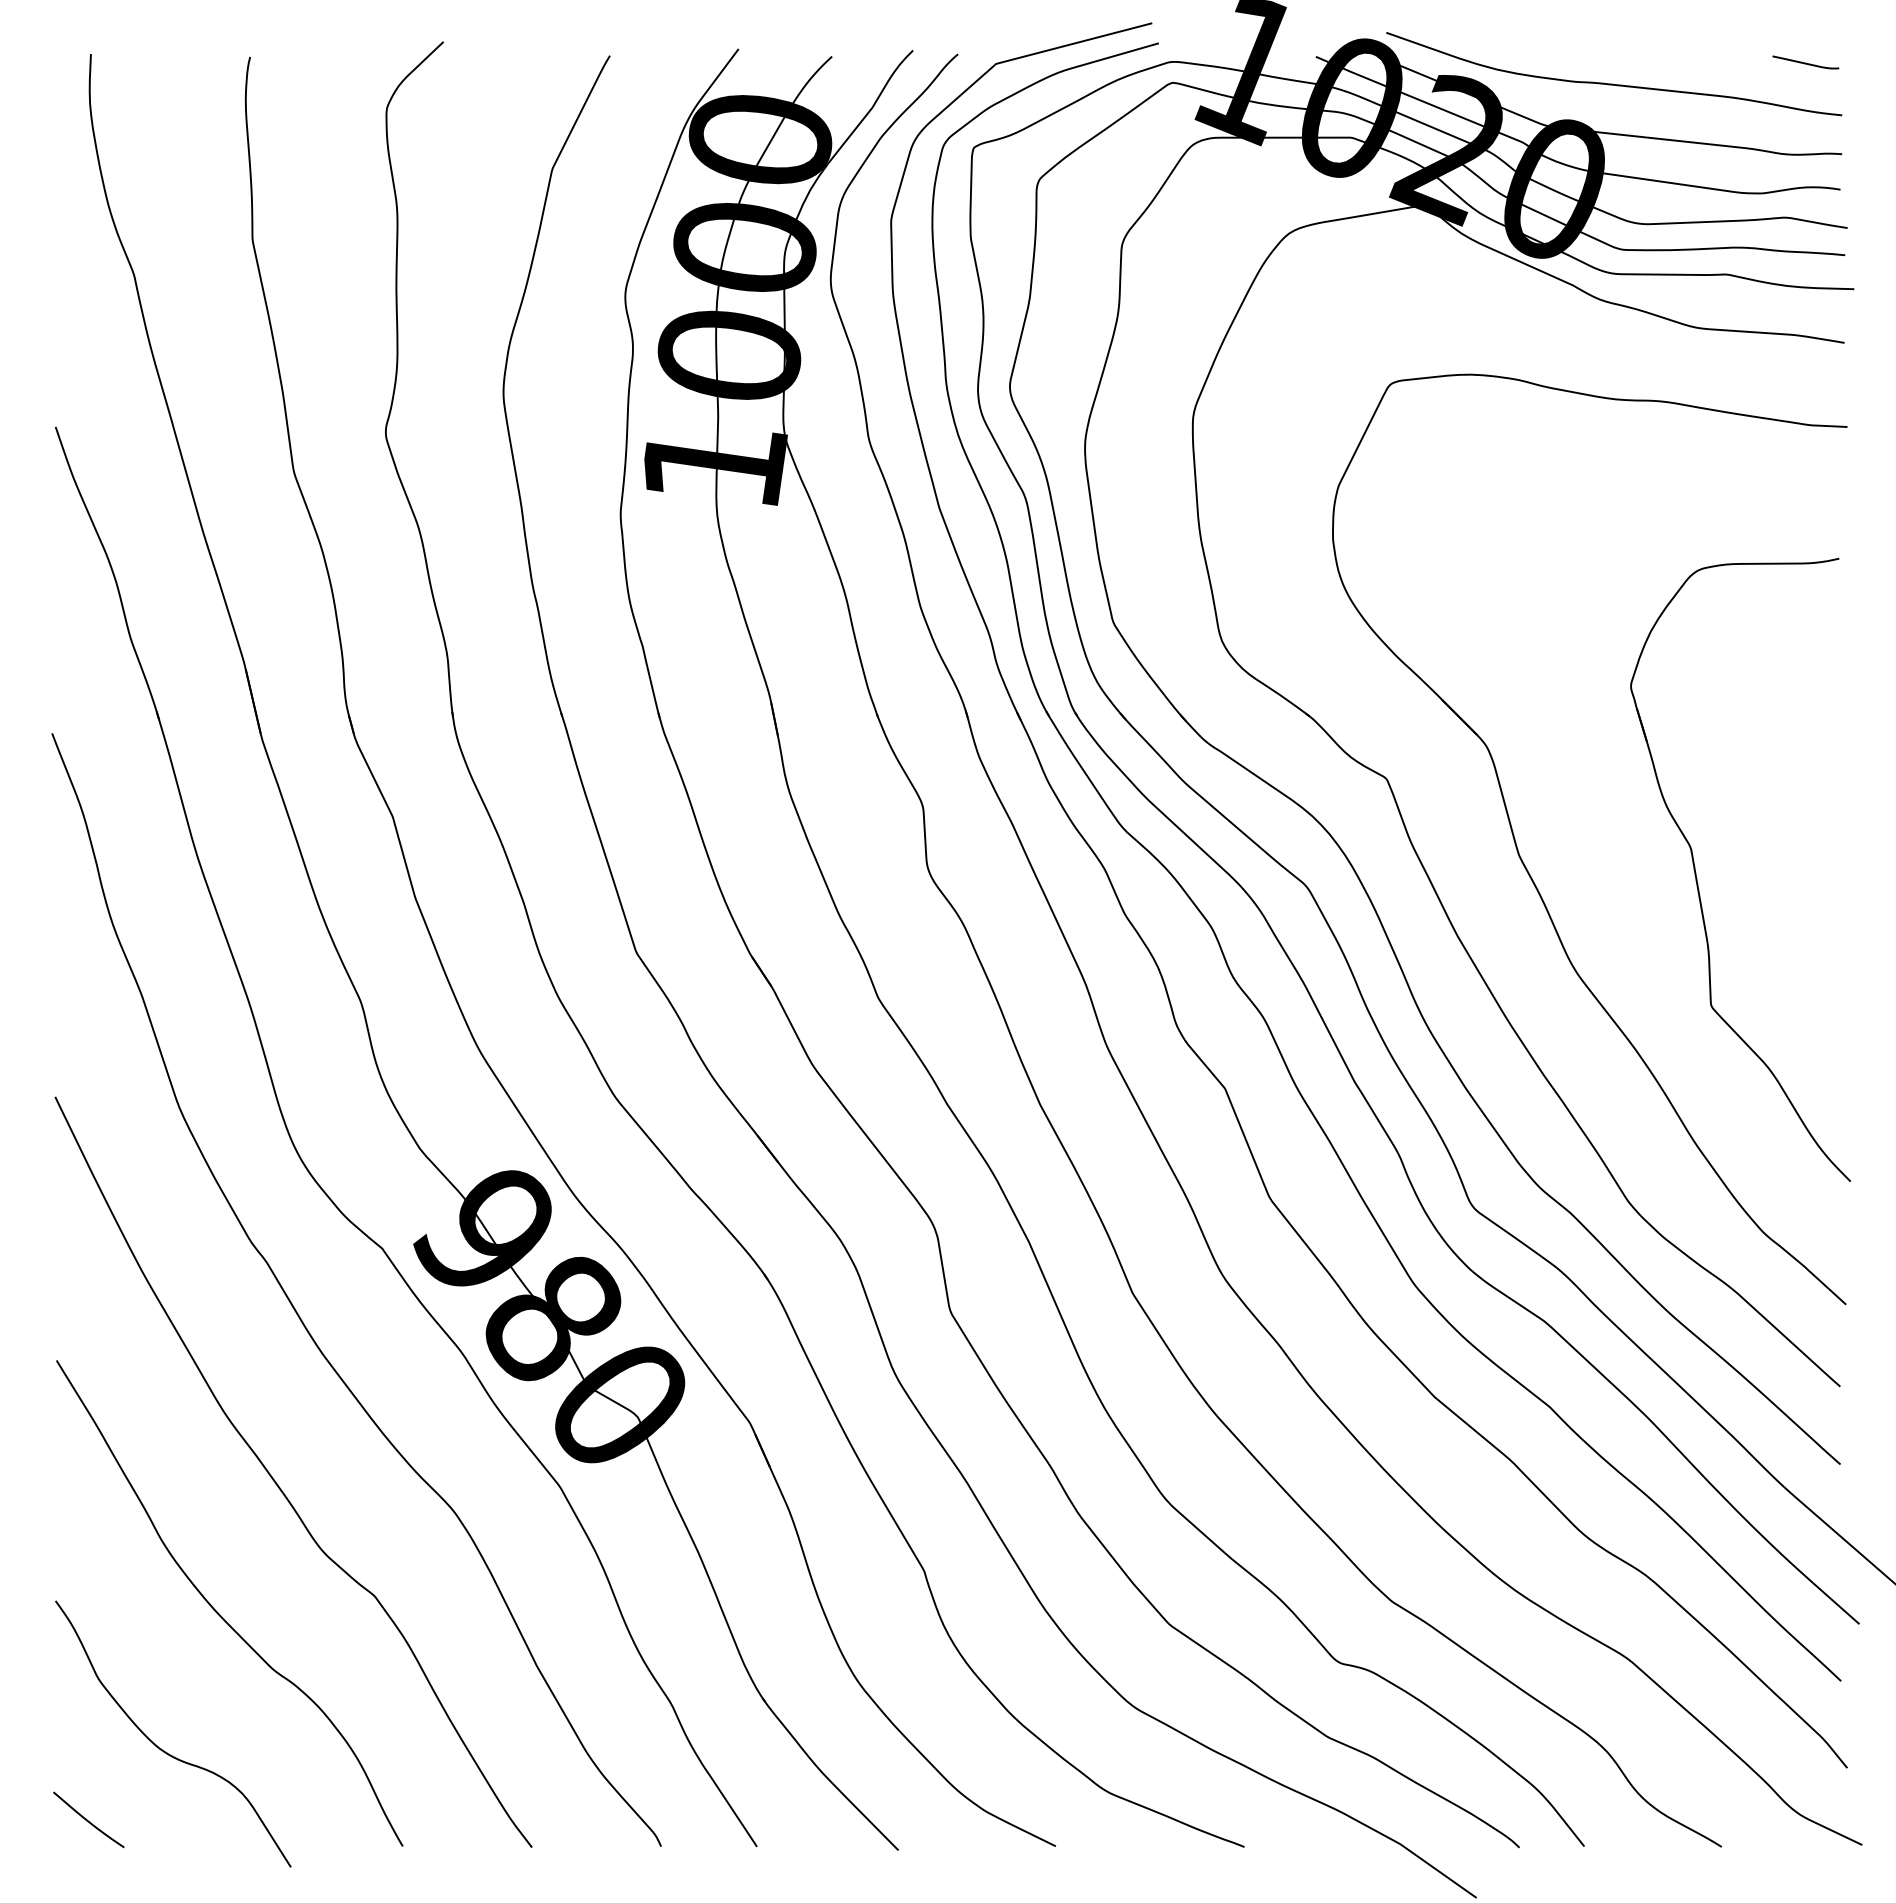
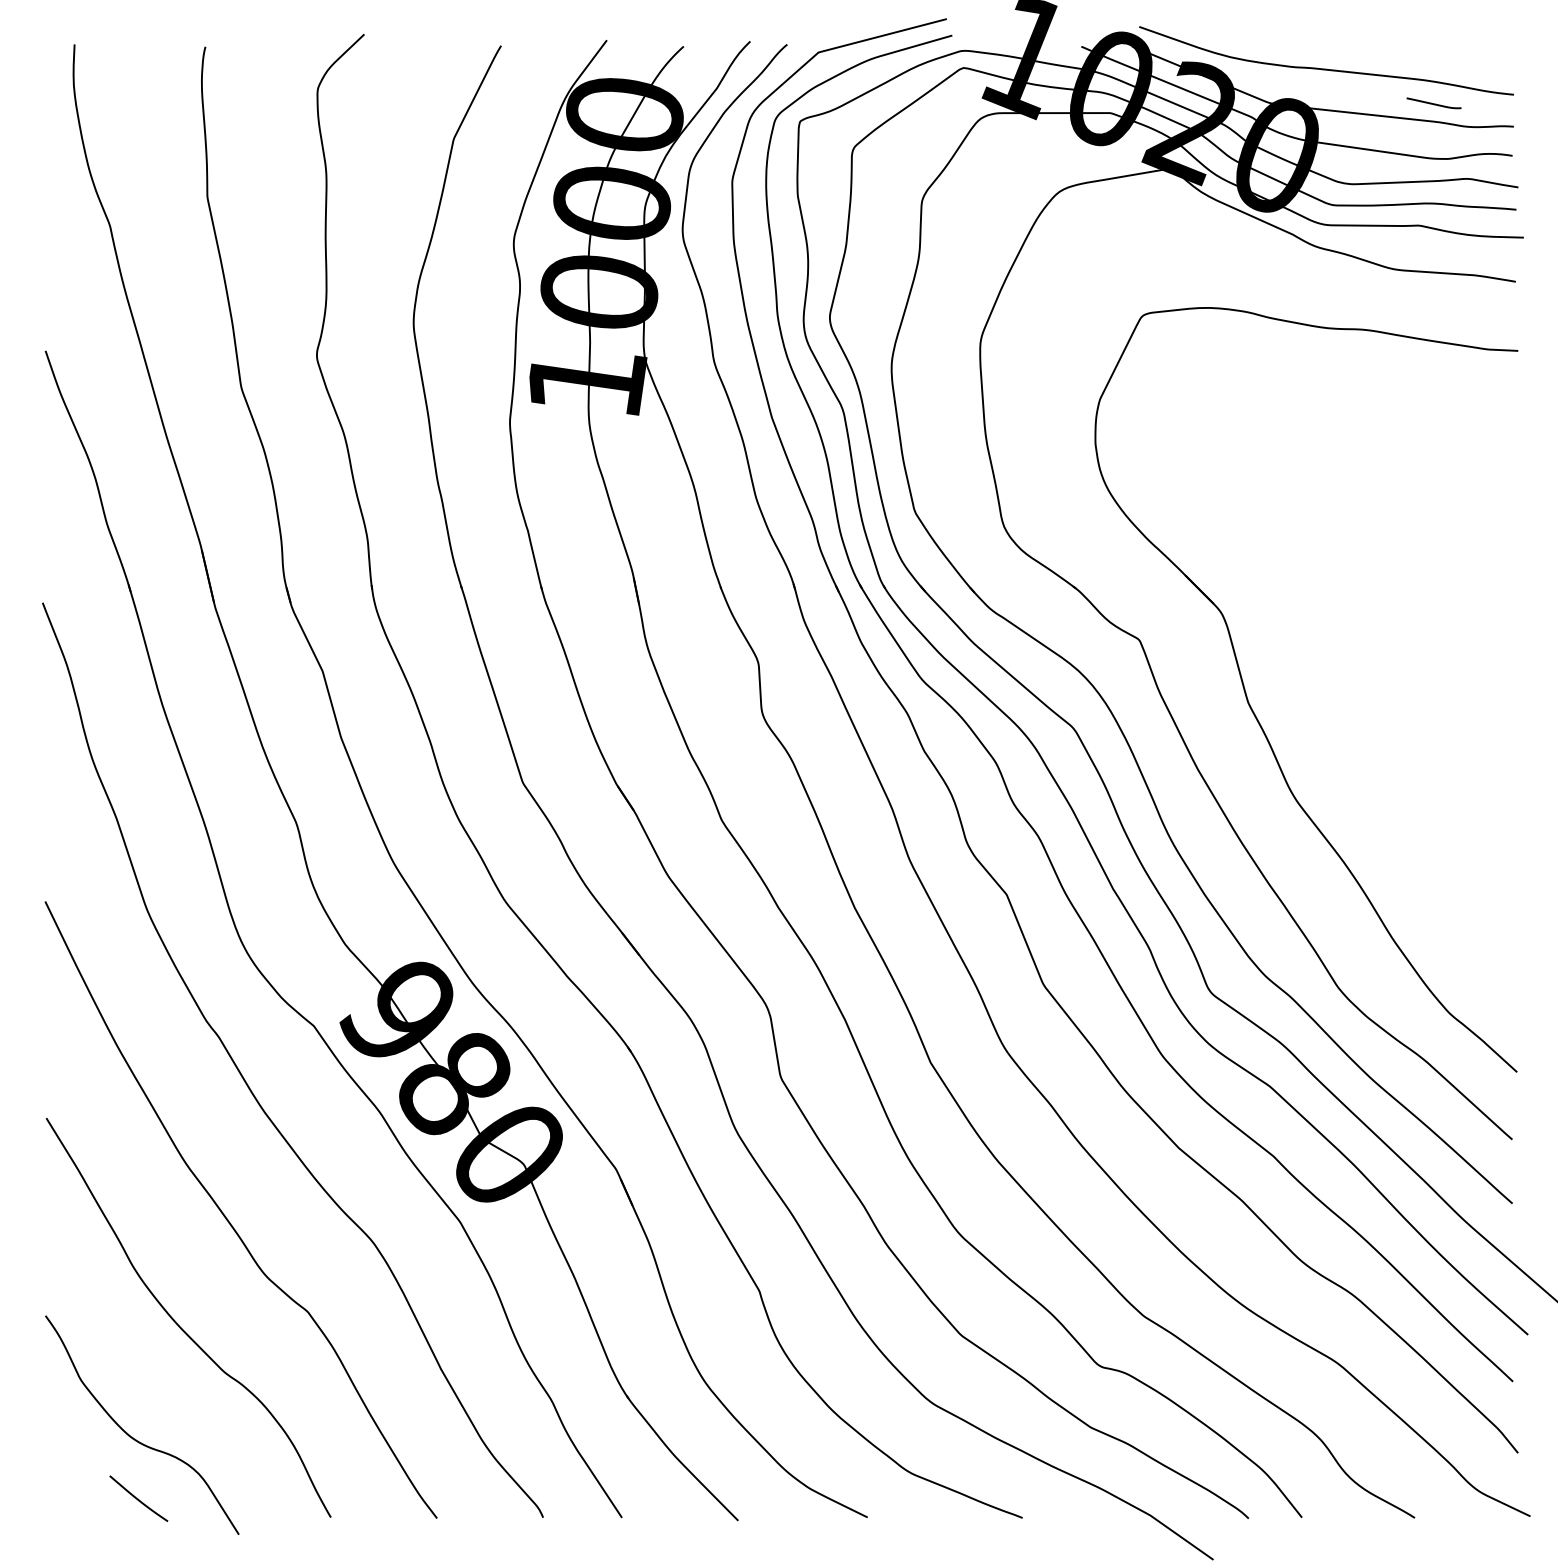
curve: (1805, 62) -> (1433, 103), moved
part: (1696, 873) -> (1394, 717), removed
curve: (88, 1819) -> (138, 1498), moved

